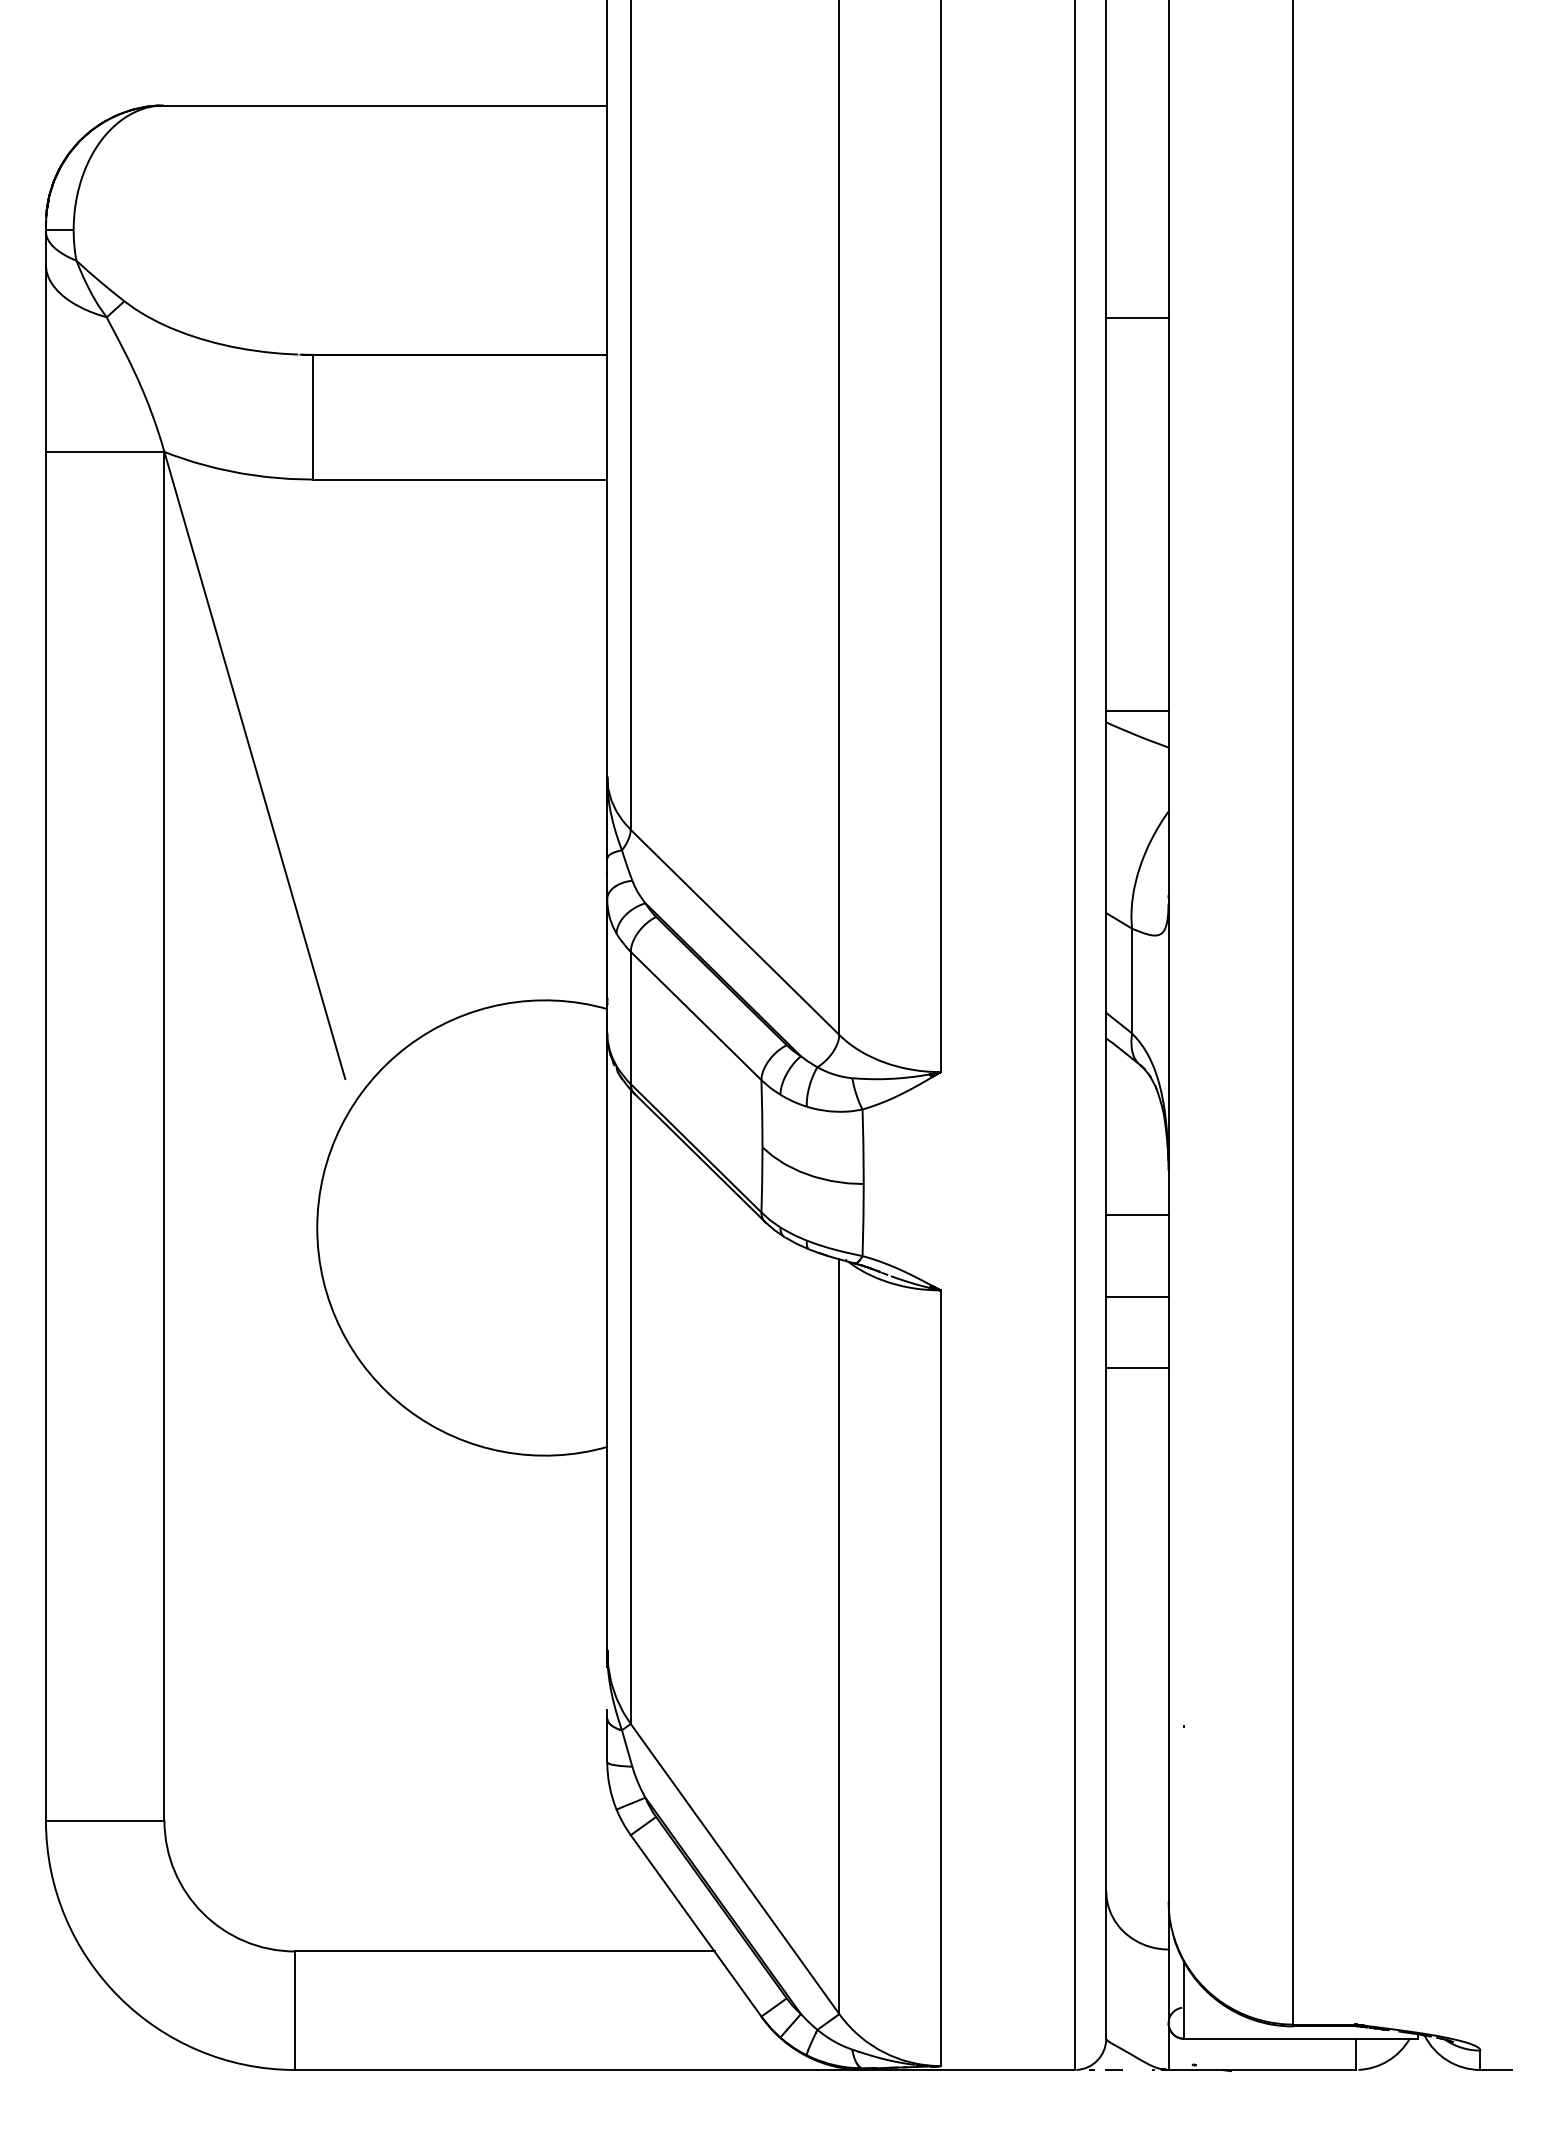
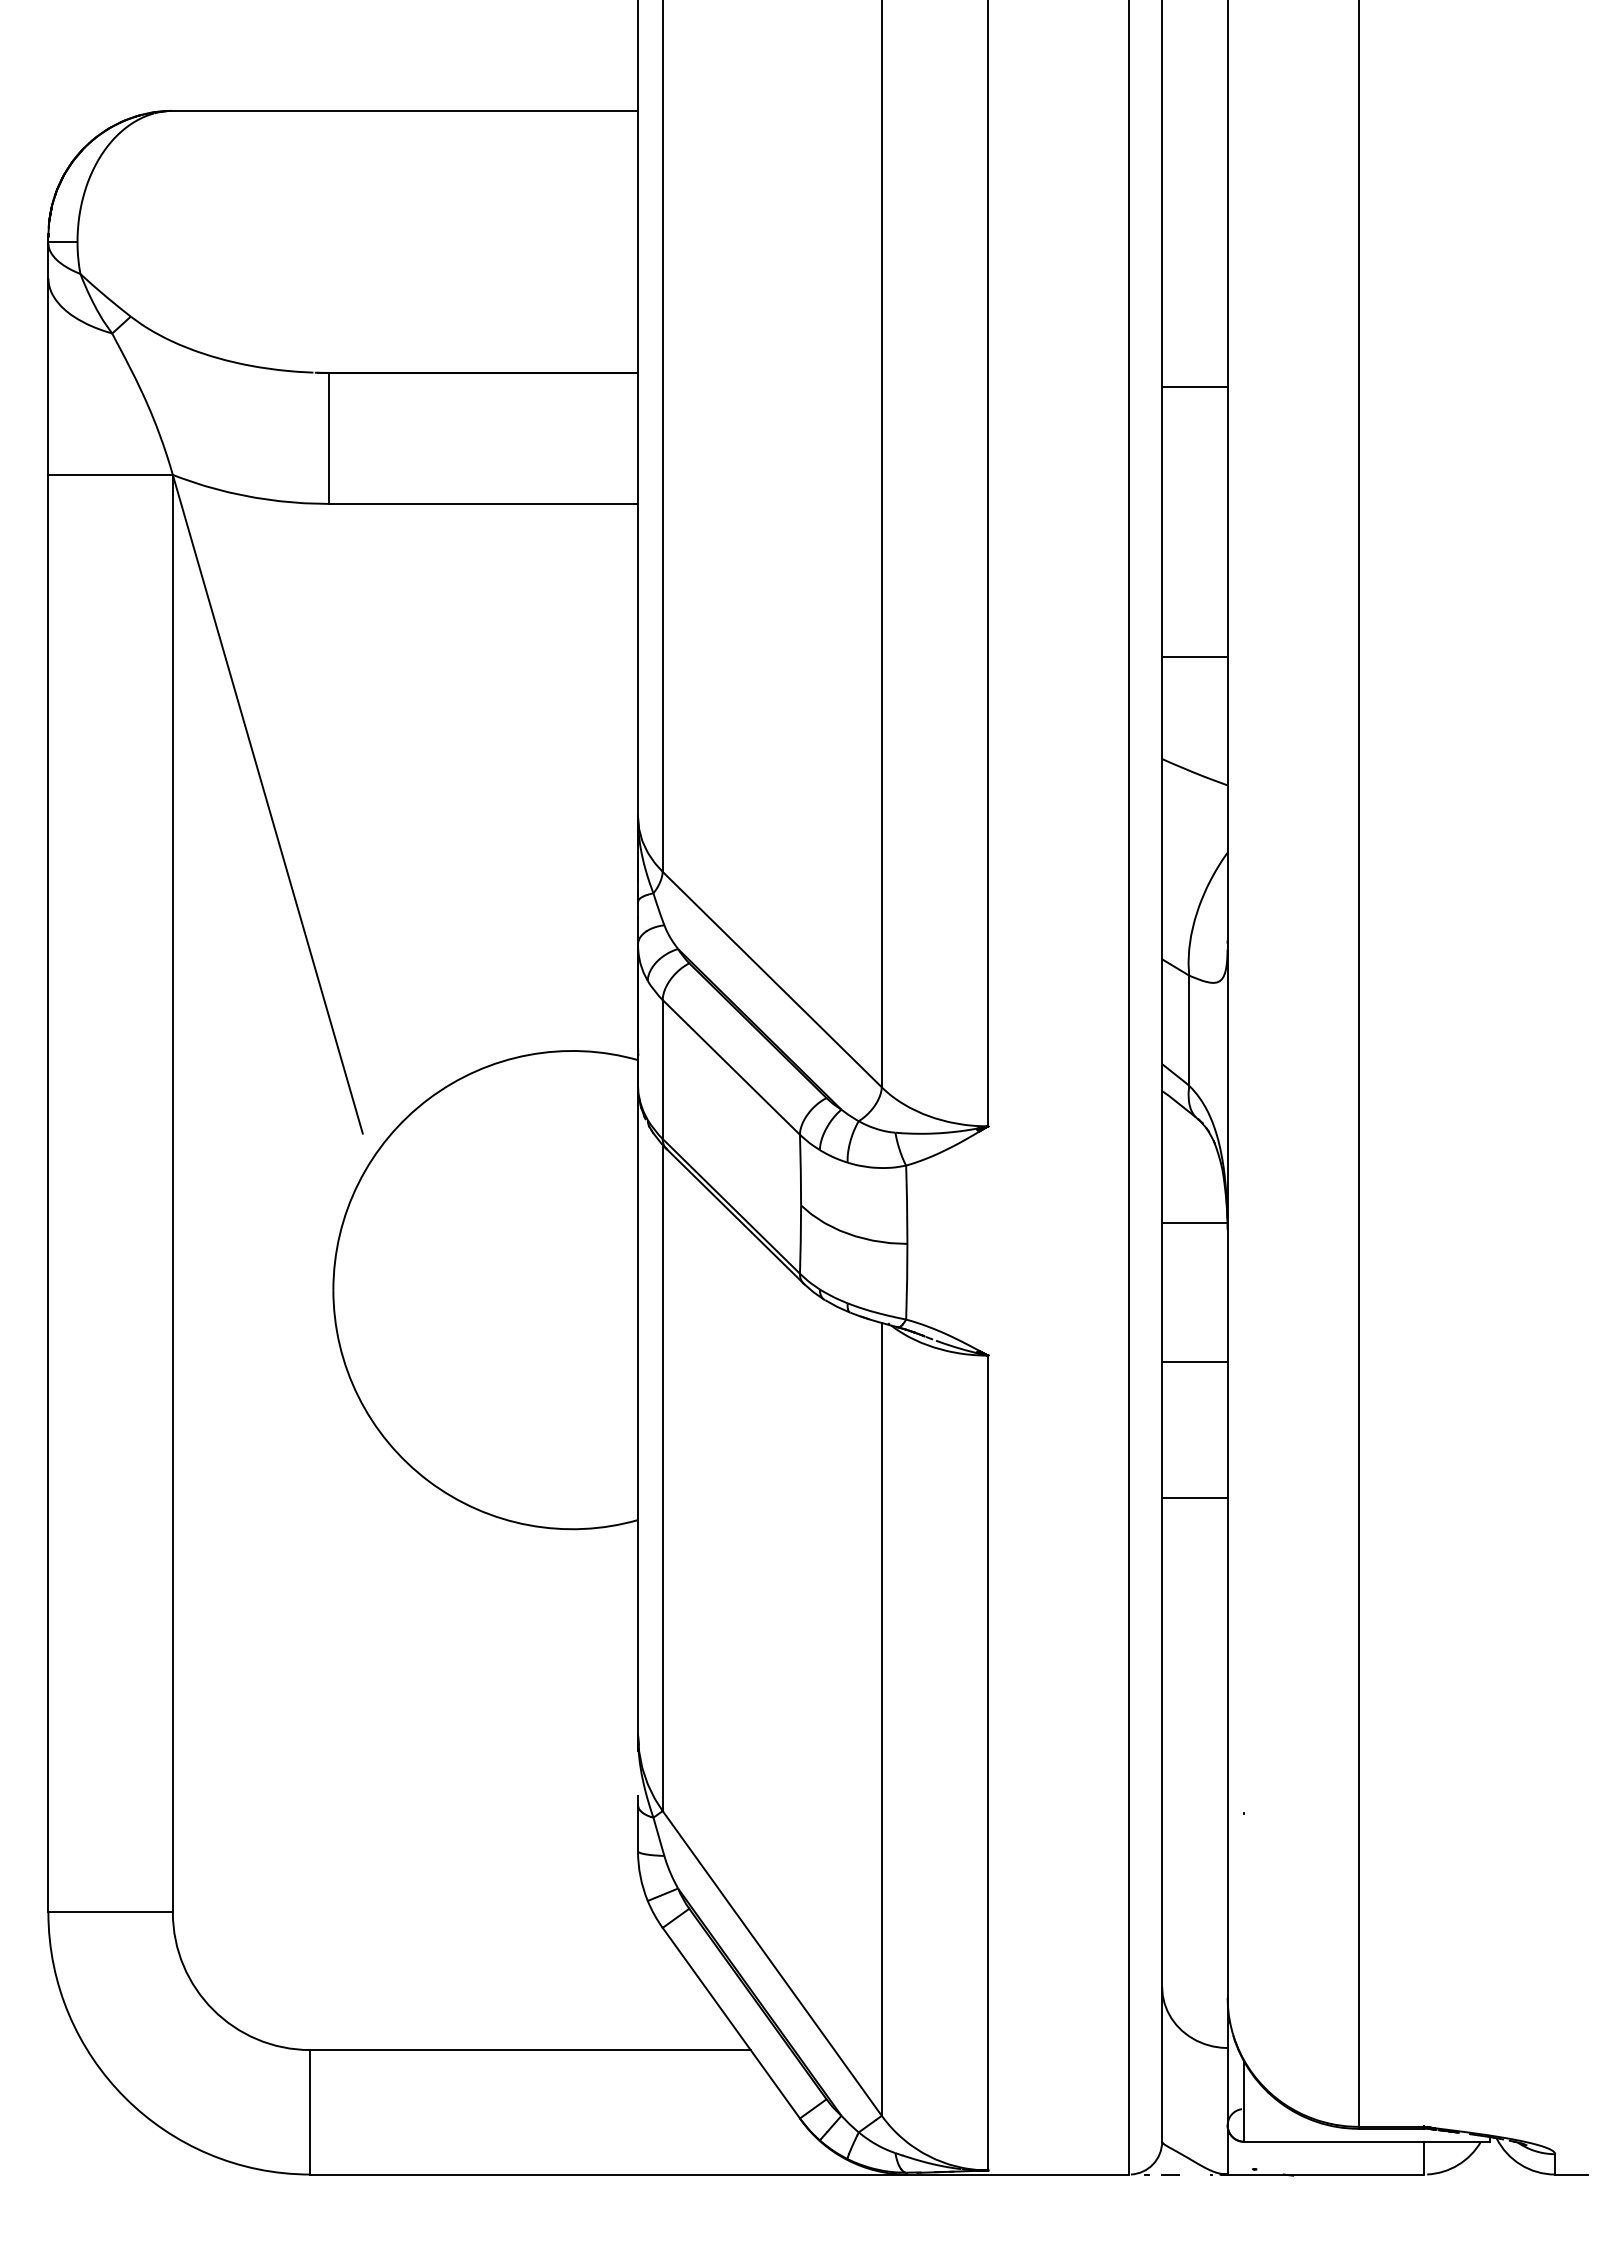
line: (1137, 318) -> (1194, 387), moved
line: (1137, 711) -> (1194, 657), moved
line: (1137, 1215) -> (1194, 1223), moved
line: (1137, 1368) -> (1194, 1498), moved

